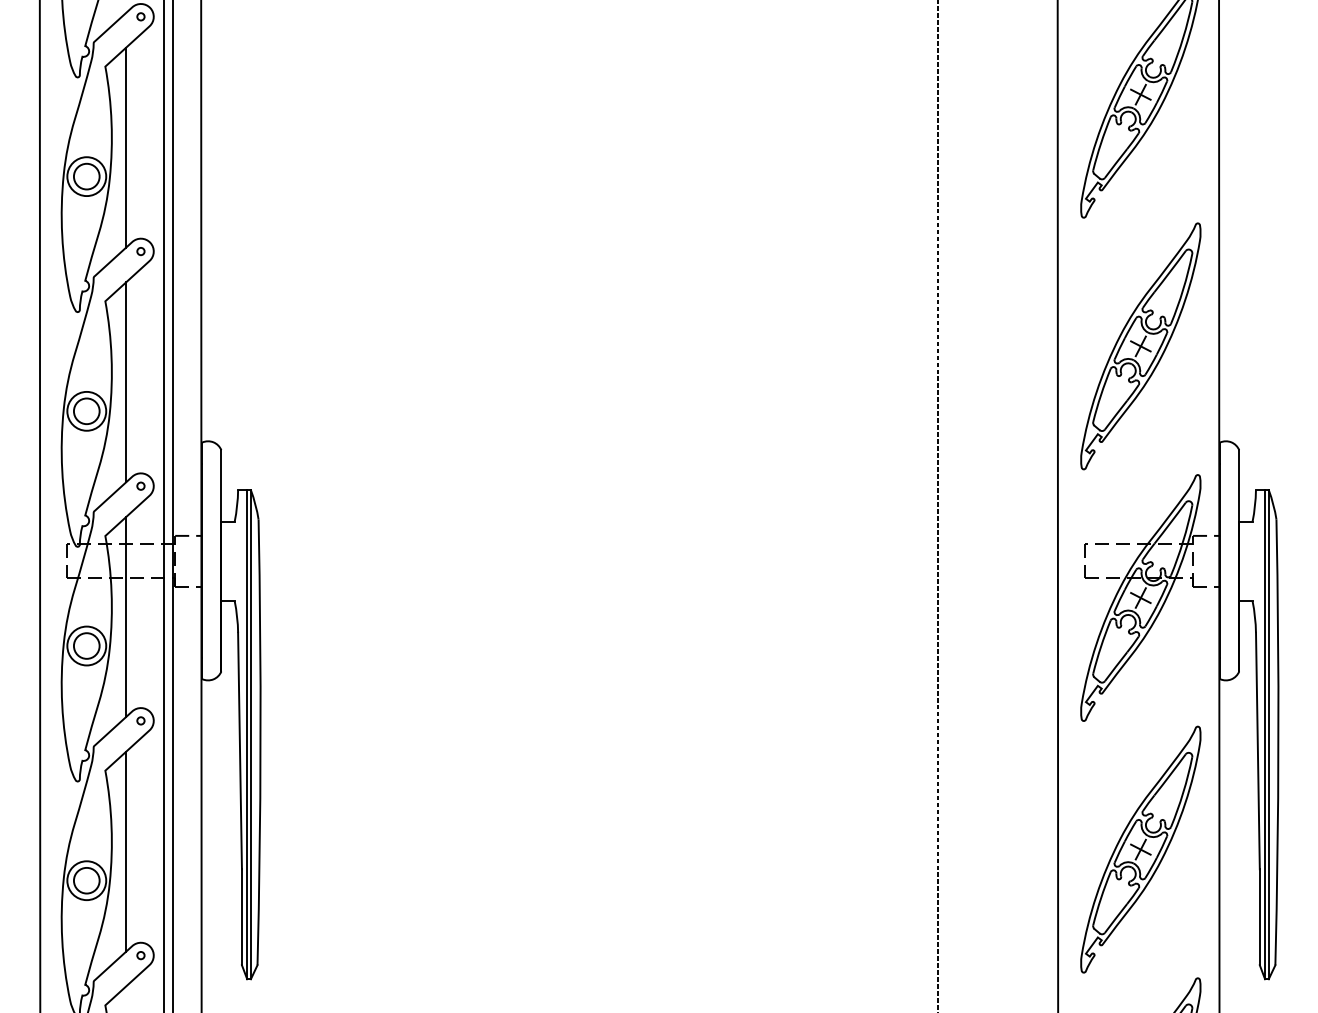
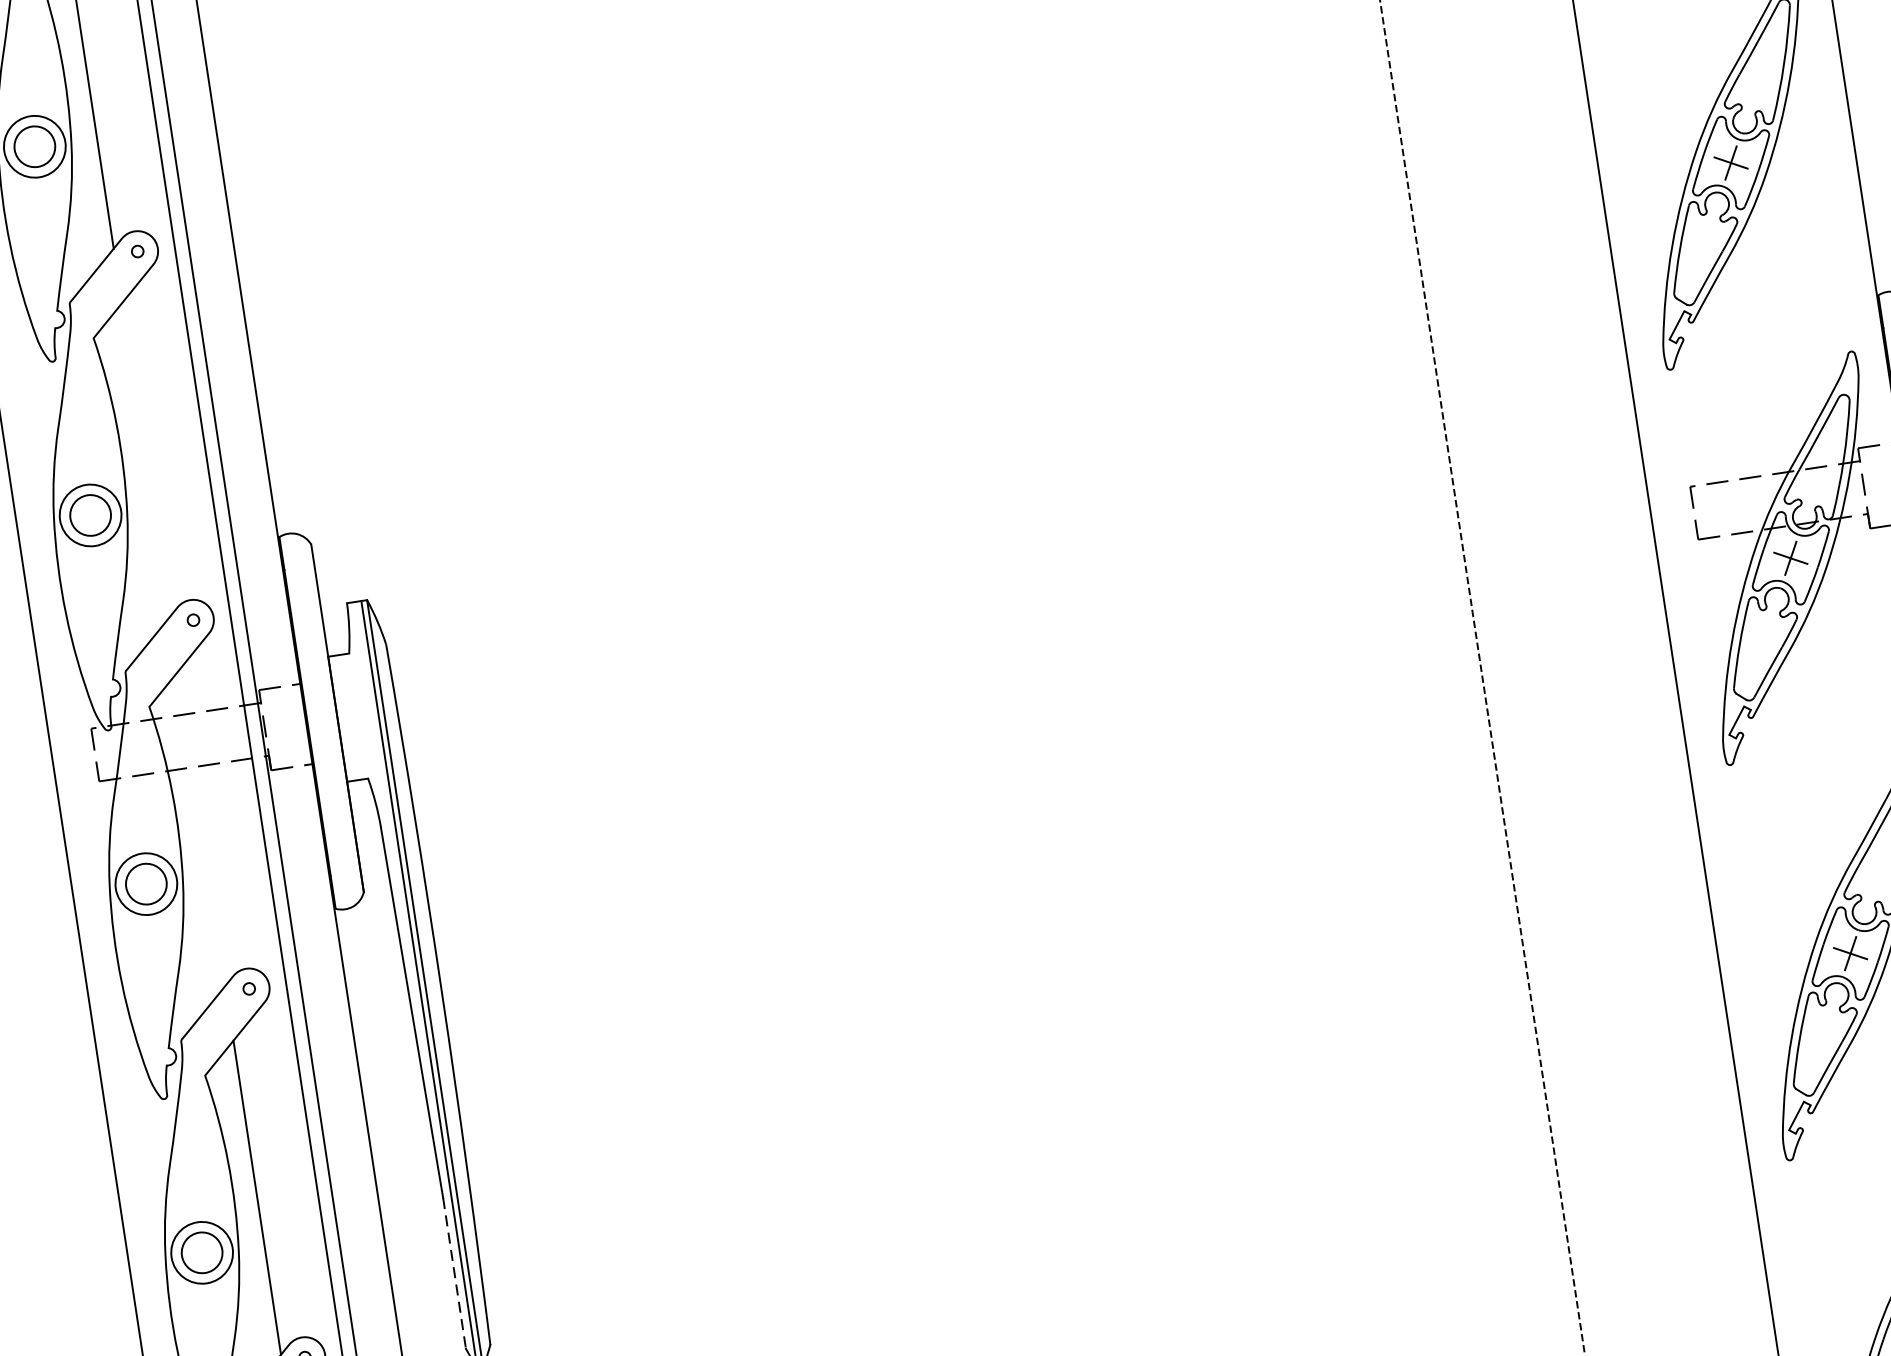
line: (126, 382) -> (146, 460), removed
line: (126, 616) -> (201, 828), removed
line: (241, 917) -> (453, 1273), solid -> dashed

